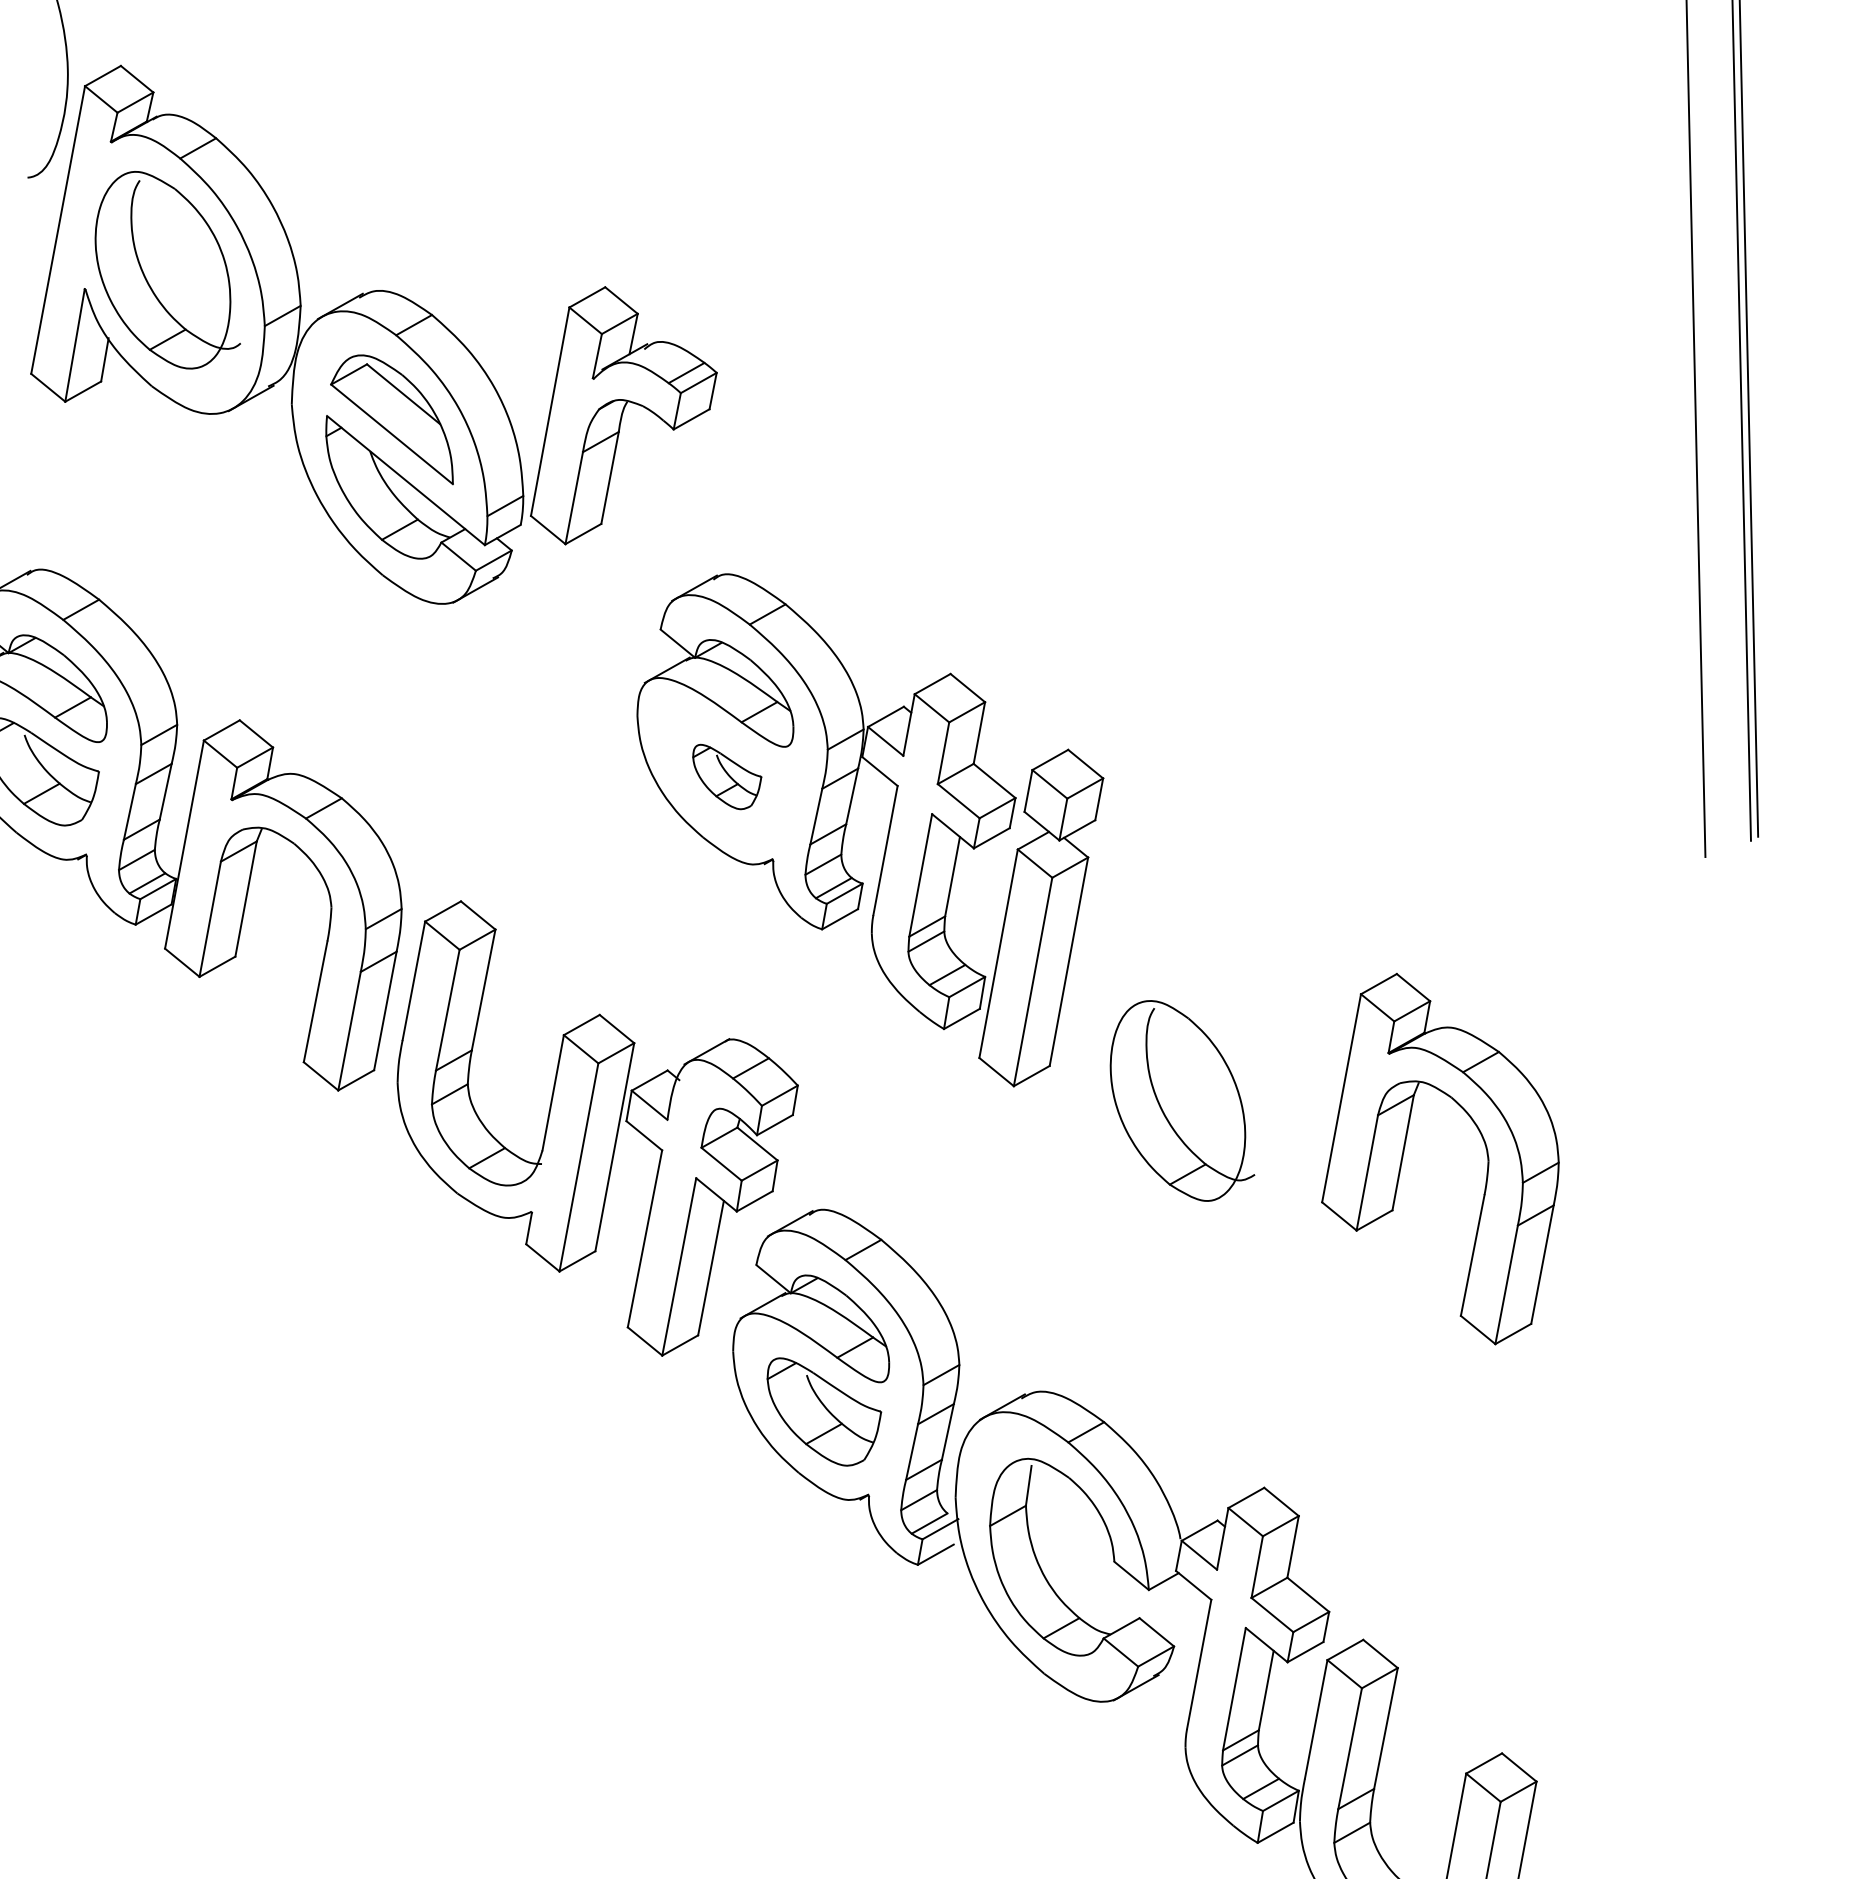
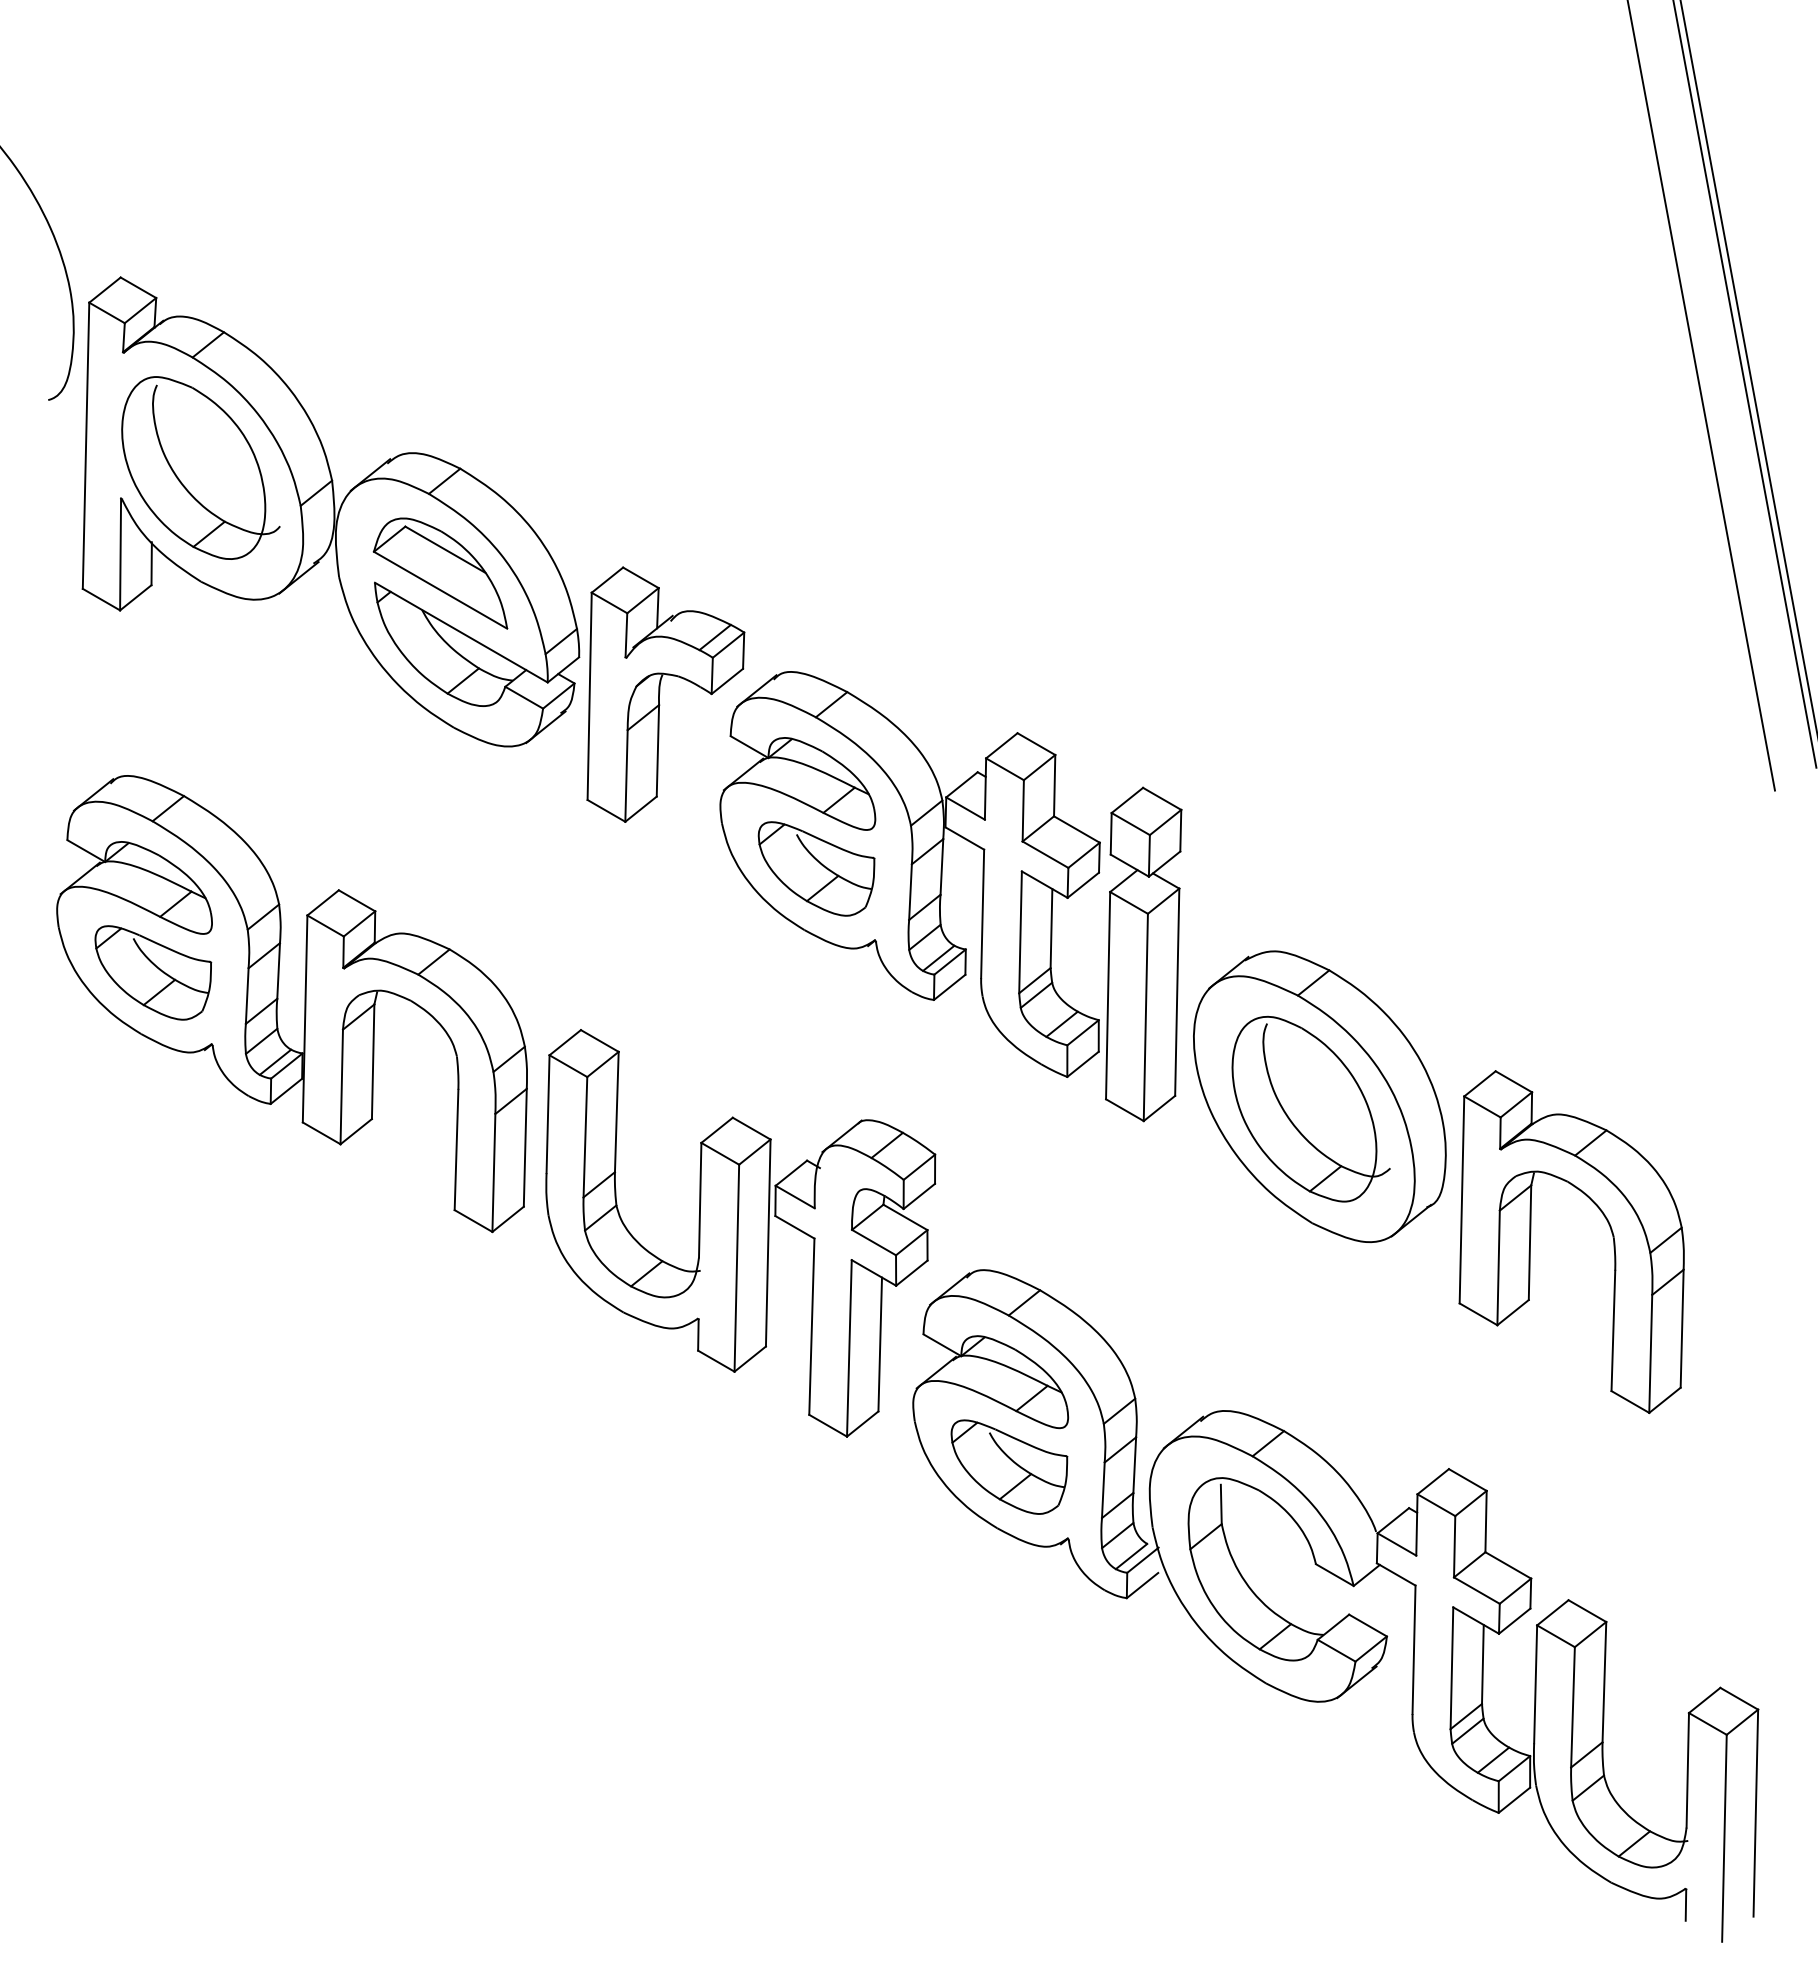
part: (627, 422) -> (665, 694), moved
part: (725, 777) -> (816, 868), size x1.67
part: (1195, 1090) -> (1319, 1096), added
part: (1405, 1145) -> (1531, 1235), moved

